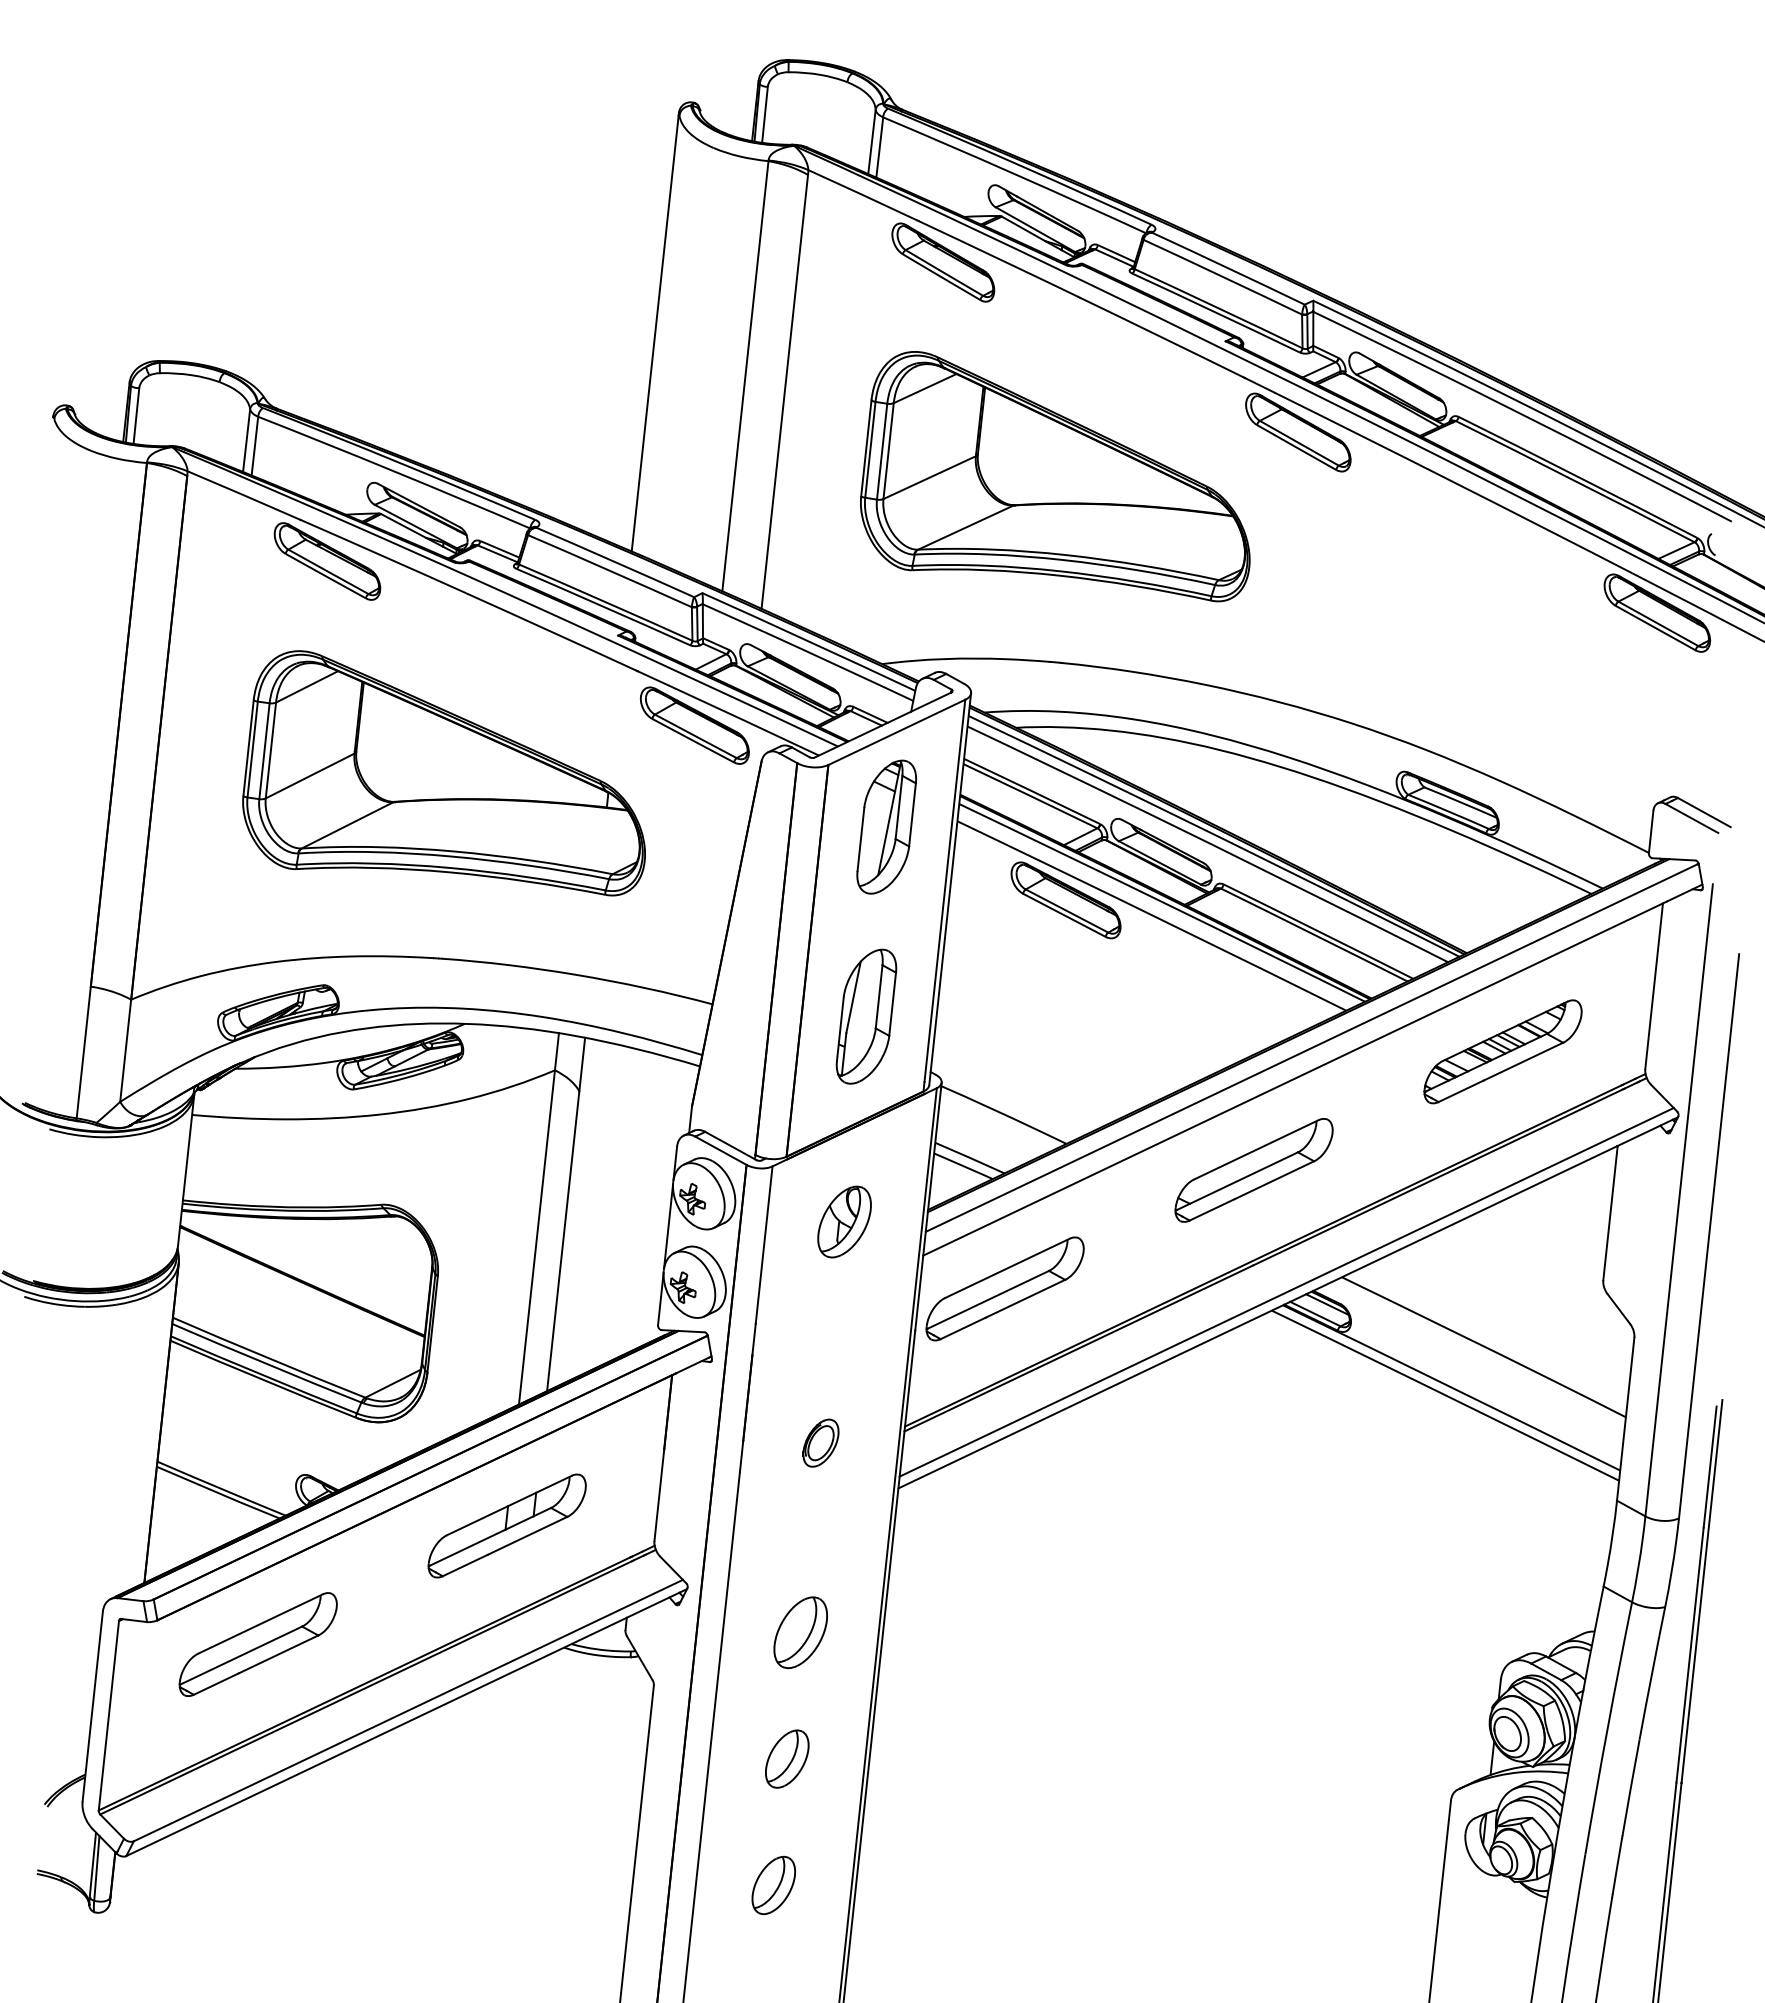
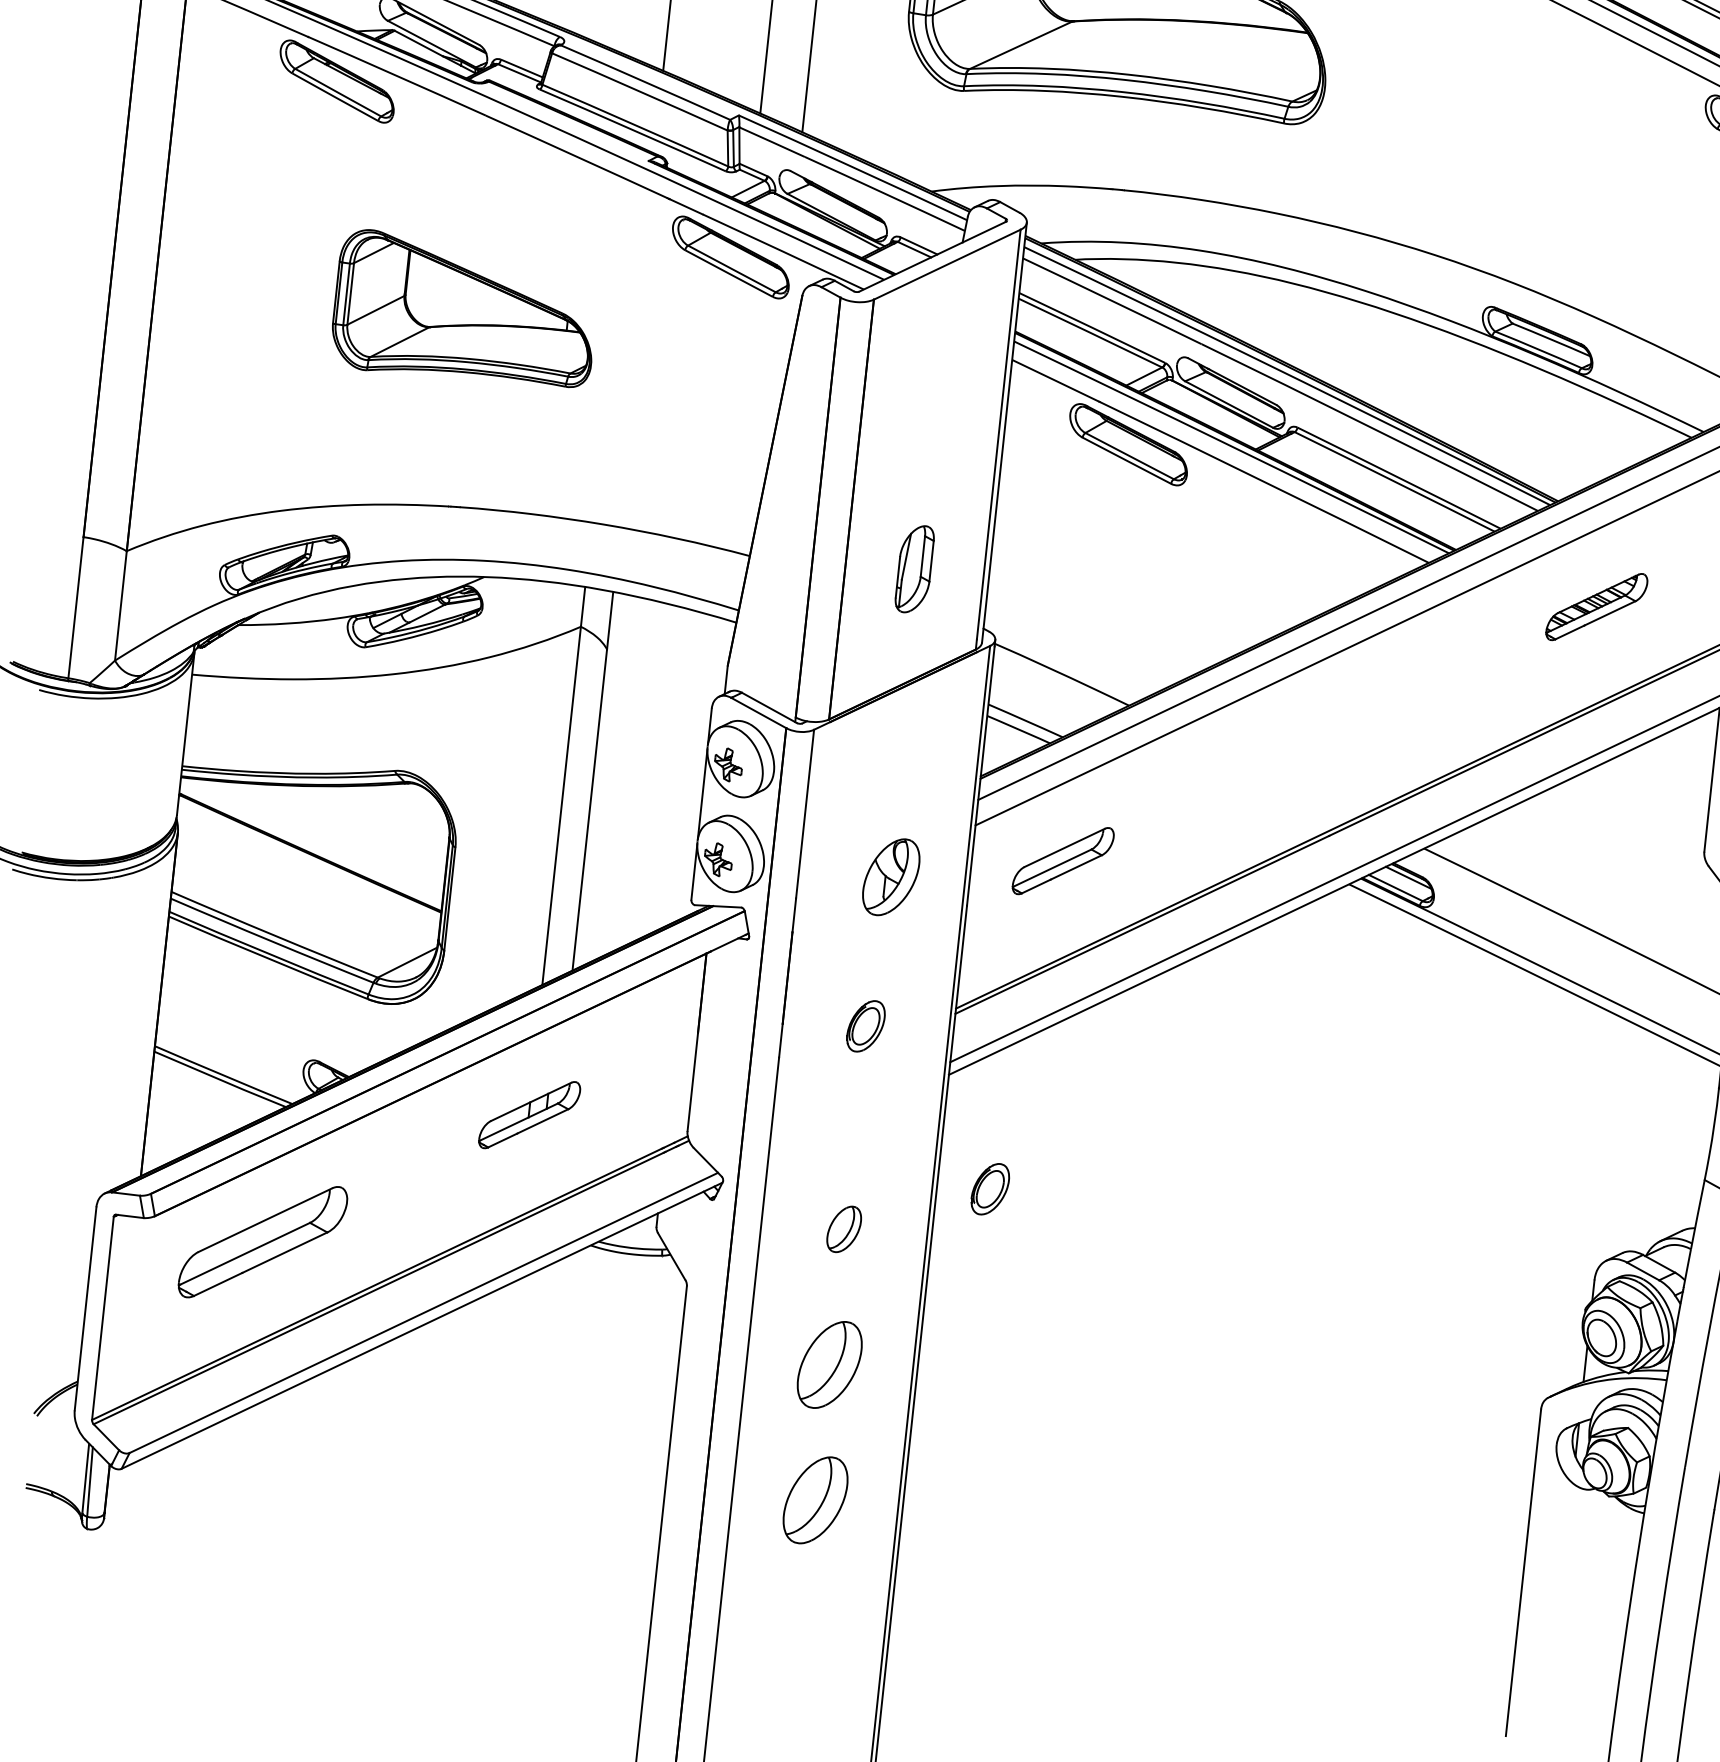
part: (443, 773) -> (461, 308), size x0.6
part: (886, 826) -> (936, 365), removed
part: (866, 1016) -> (914, 569), size x0.6
part: (1502, 1051) -> (1596, 606), size x0.6
part: (1253, 1170) -> (1329, 734), removed
part: (844, 1221) -> (891, 876), moved
part: (1004, 1288) -> (1062, 860), size x0.6
part: (506, 1525) -> (528, 1114), size x0.6
part: (936, 1594) -> (989, 1188), added
part: (800, 1632) -> (844, 1229), size x0.6
part: (787, 1758) -> (830, 1364), size x1.4
part: (773, 1885) -> (815, 1500), size x1.4

